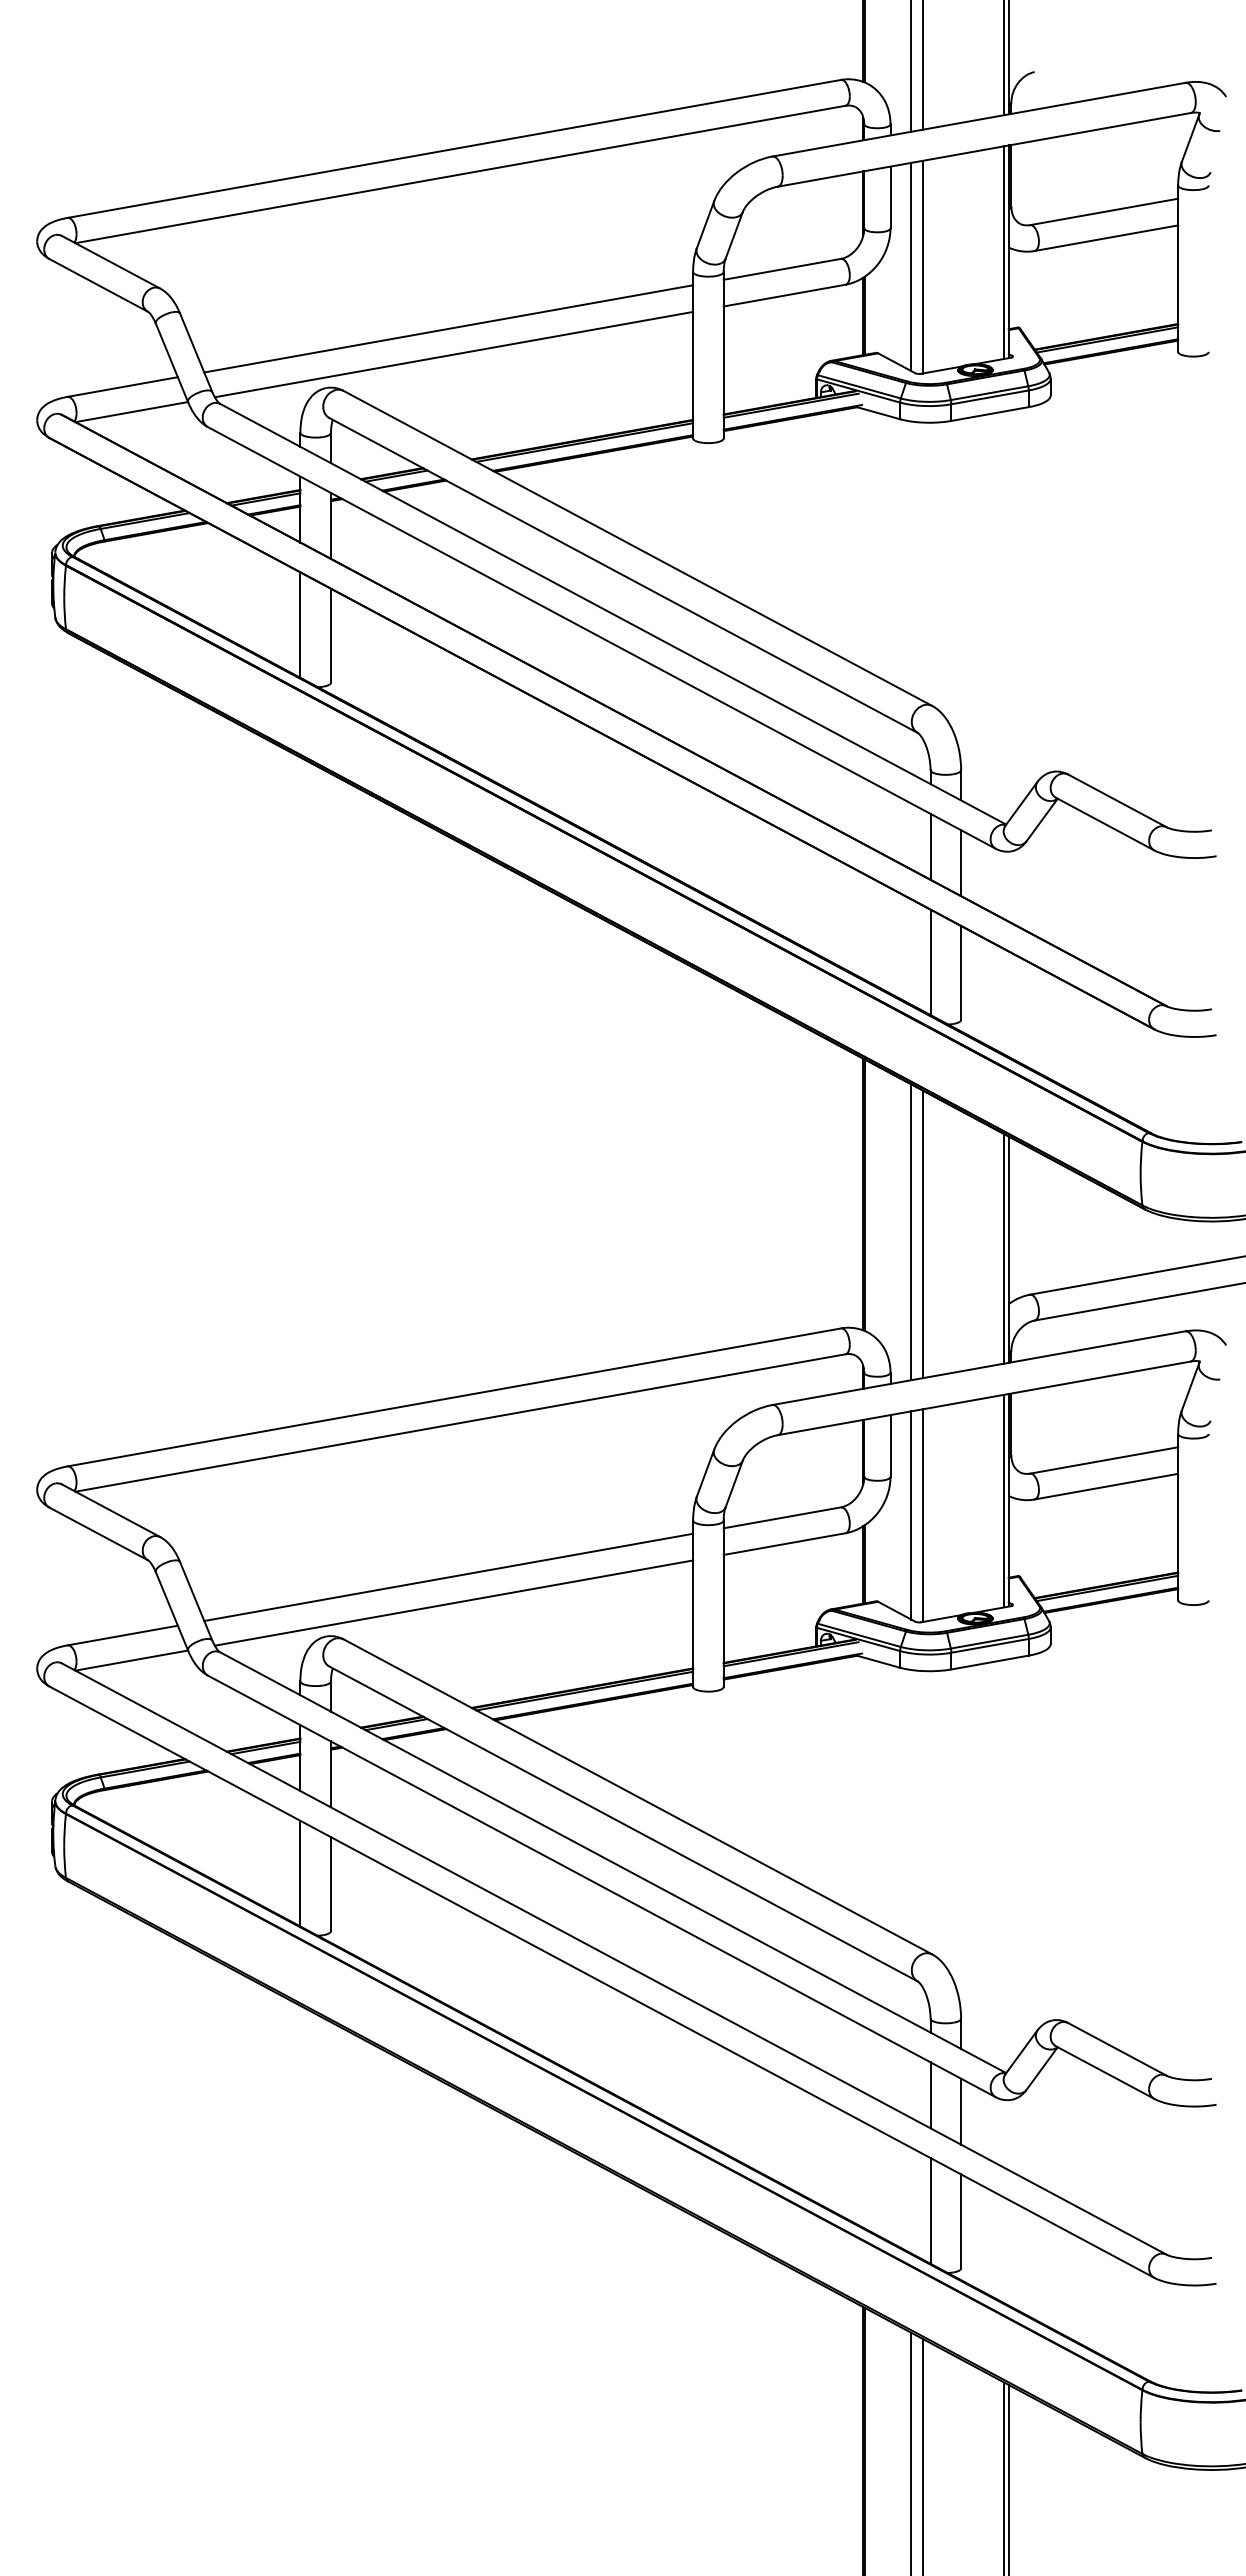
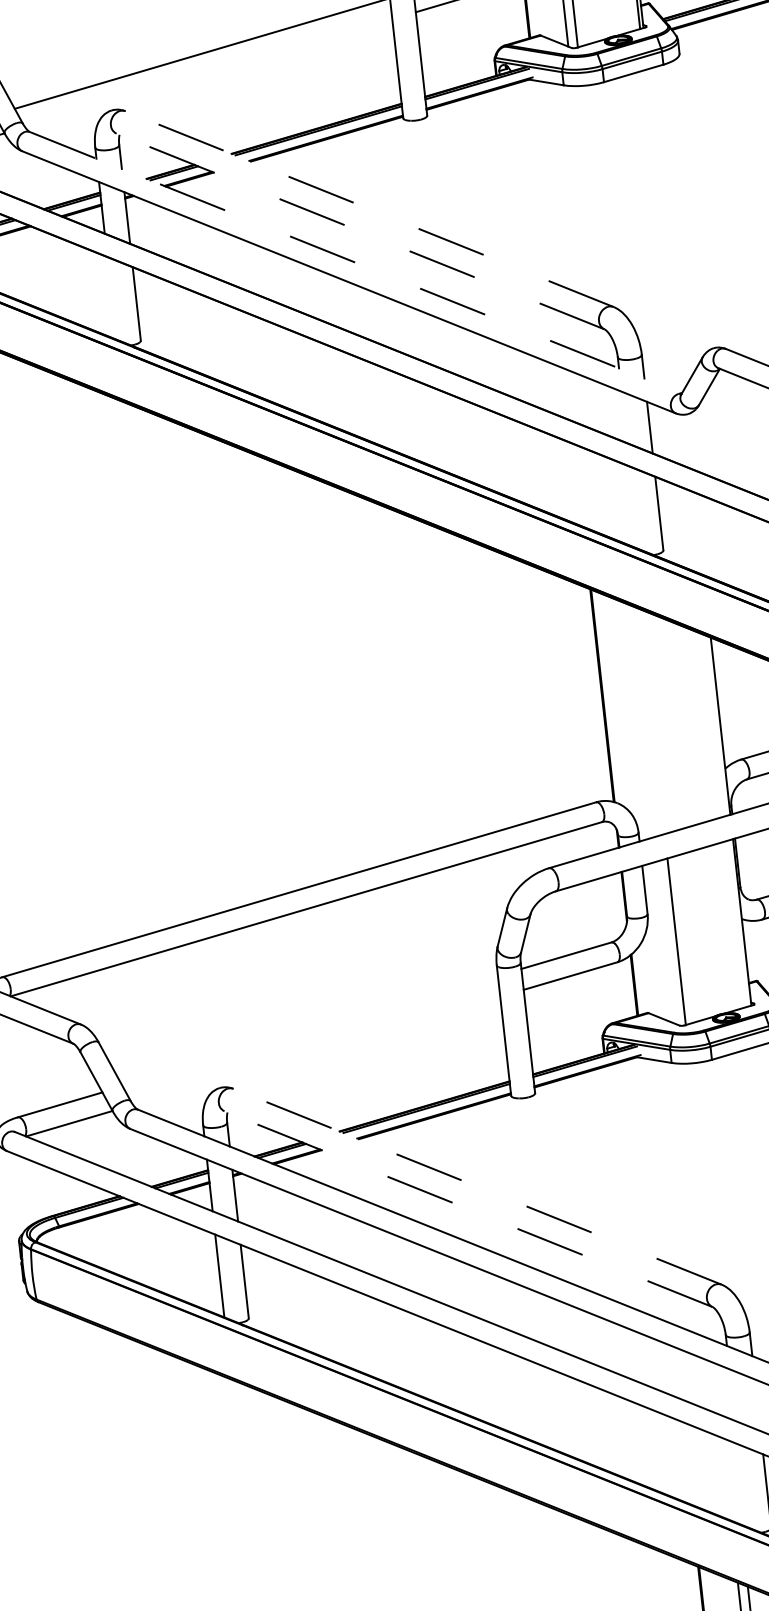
line: (453, 354) -> (208, 73), removed
line: (638, 548) -> (370, 209), solid -> dashed
line: (623, 575) -> (360, 231), solid -> dashed
line: (613, 614) -> (356, 262), solid -> dashed
line: (300, 624) -> (111, 297), removed
line: (930, 846) -> (624, 417), removed
line: (930, 962) -> (634, 508), removed
line: (911, 1232) -> (642, 721), removed
line: (923, 1234) -> (652, 721), removed
line: (1004, 1248) -> (717, 725), removed
line: (1004, 1500) -> (738, 922), removed
line: (911, 1515) -> (667, 942), removed
line: (448, 1577) -> (310, 1031), removed
line: (453, 1602) -> (316, 1050), removed
line: (638, 1796) -> (477, 1186), solid -> dashed
line: (623, 1823) -> (468, 1208), solid -> dashed
line: (930, 2095) -> (732, 1395), removed
line: (961, 2111) -> (758, 1405), removed
line: (930, 2210) -> (742, 1485), removed

